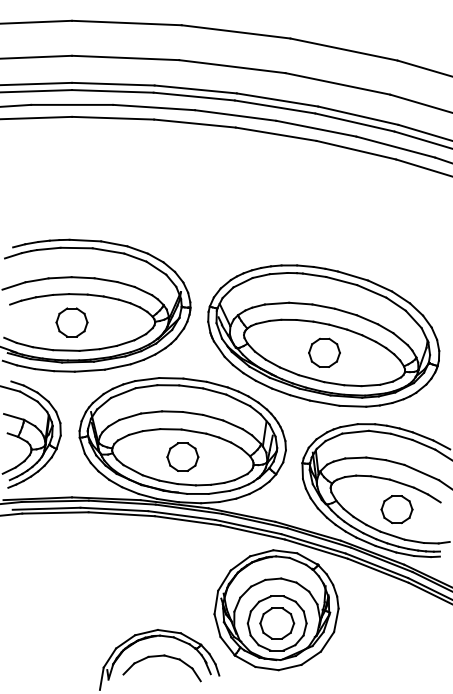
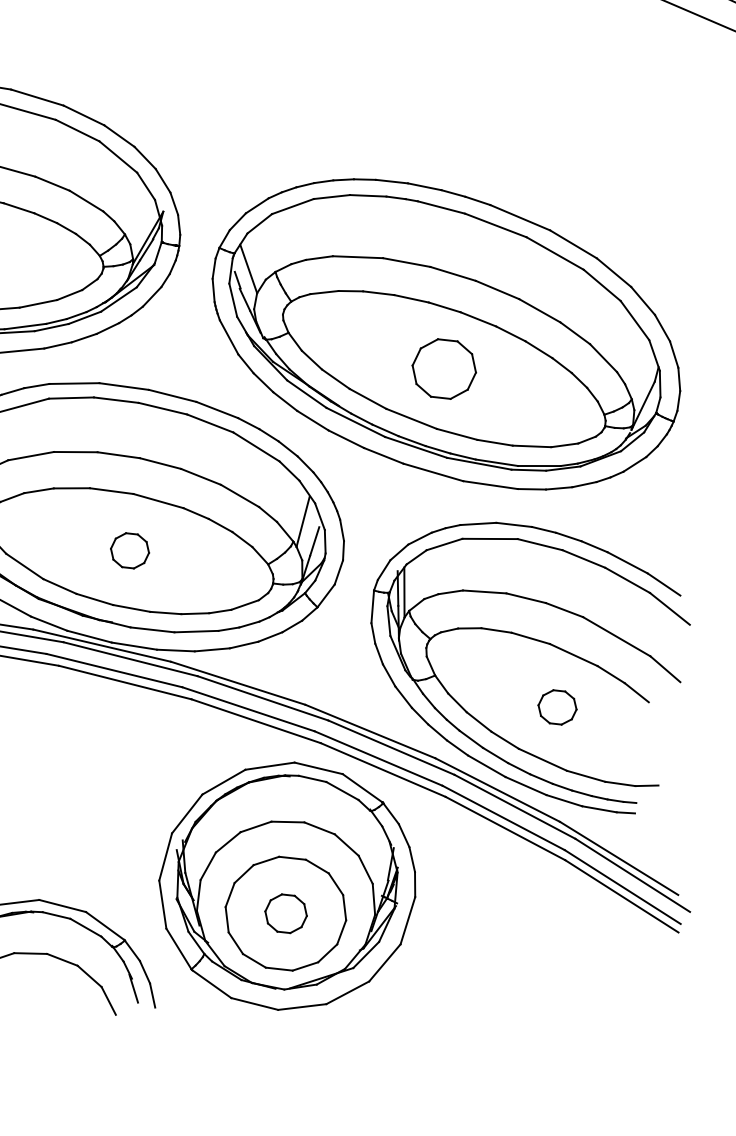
part: (182, 456) -> (129, 549), size x0.6
part: (396, 509) -> (556, 706), size x0.6
part: (277, 623) -> (286, 913), size x0.6

